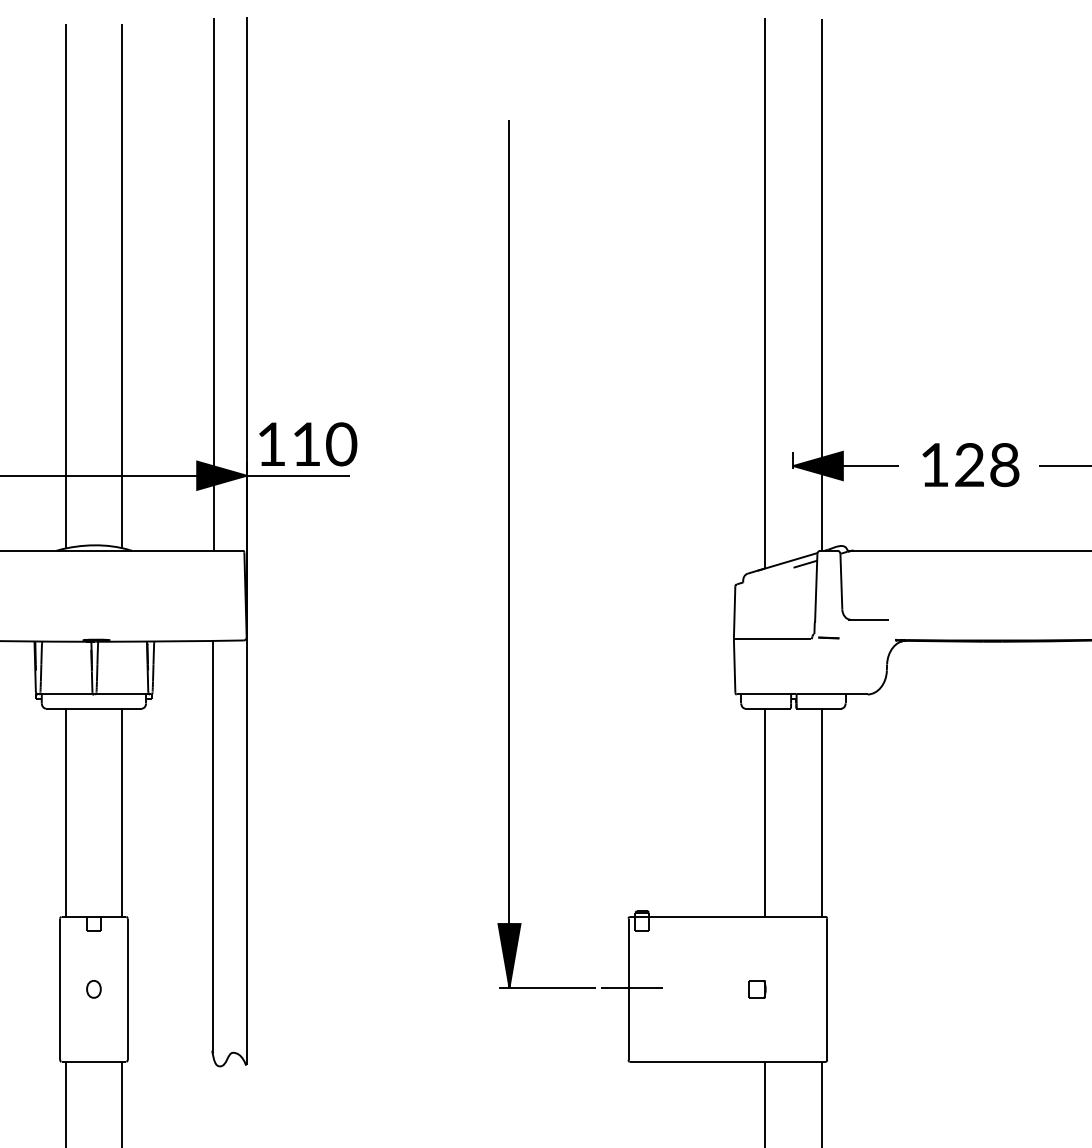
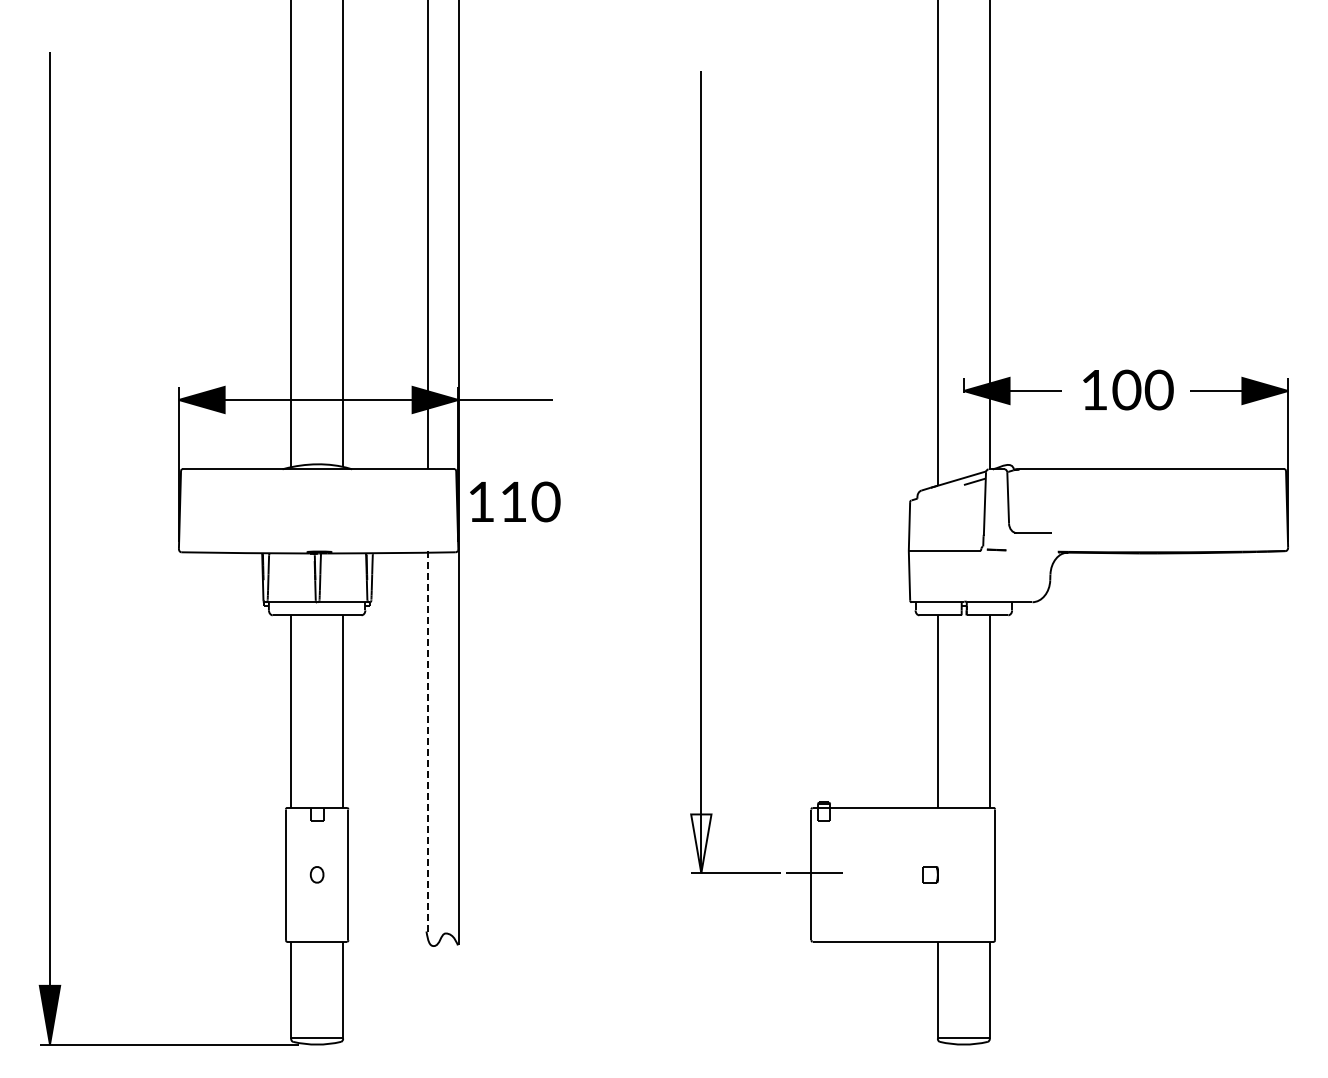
text: (308, 443) -> (515, 501), moved
text: (986, 464) -> (1142, 389), 128 -> 100
line: (213, 847) -> (427, 743), solid -> dashed
fill: (509, 955) -> (701, 843), removed

